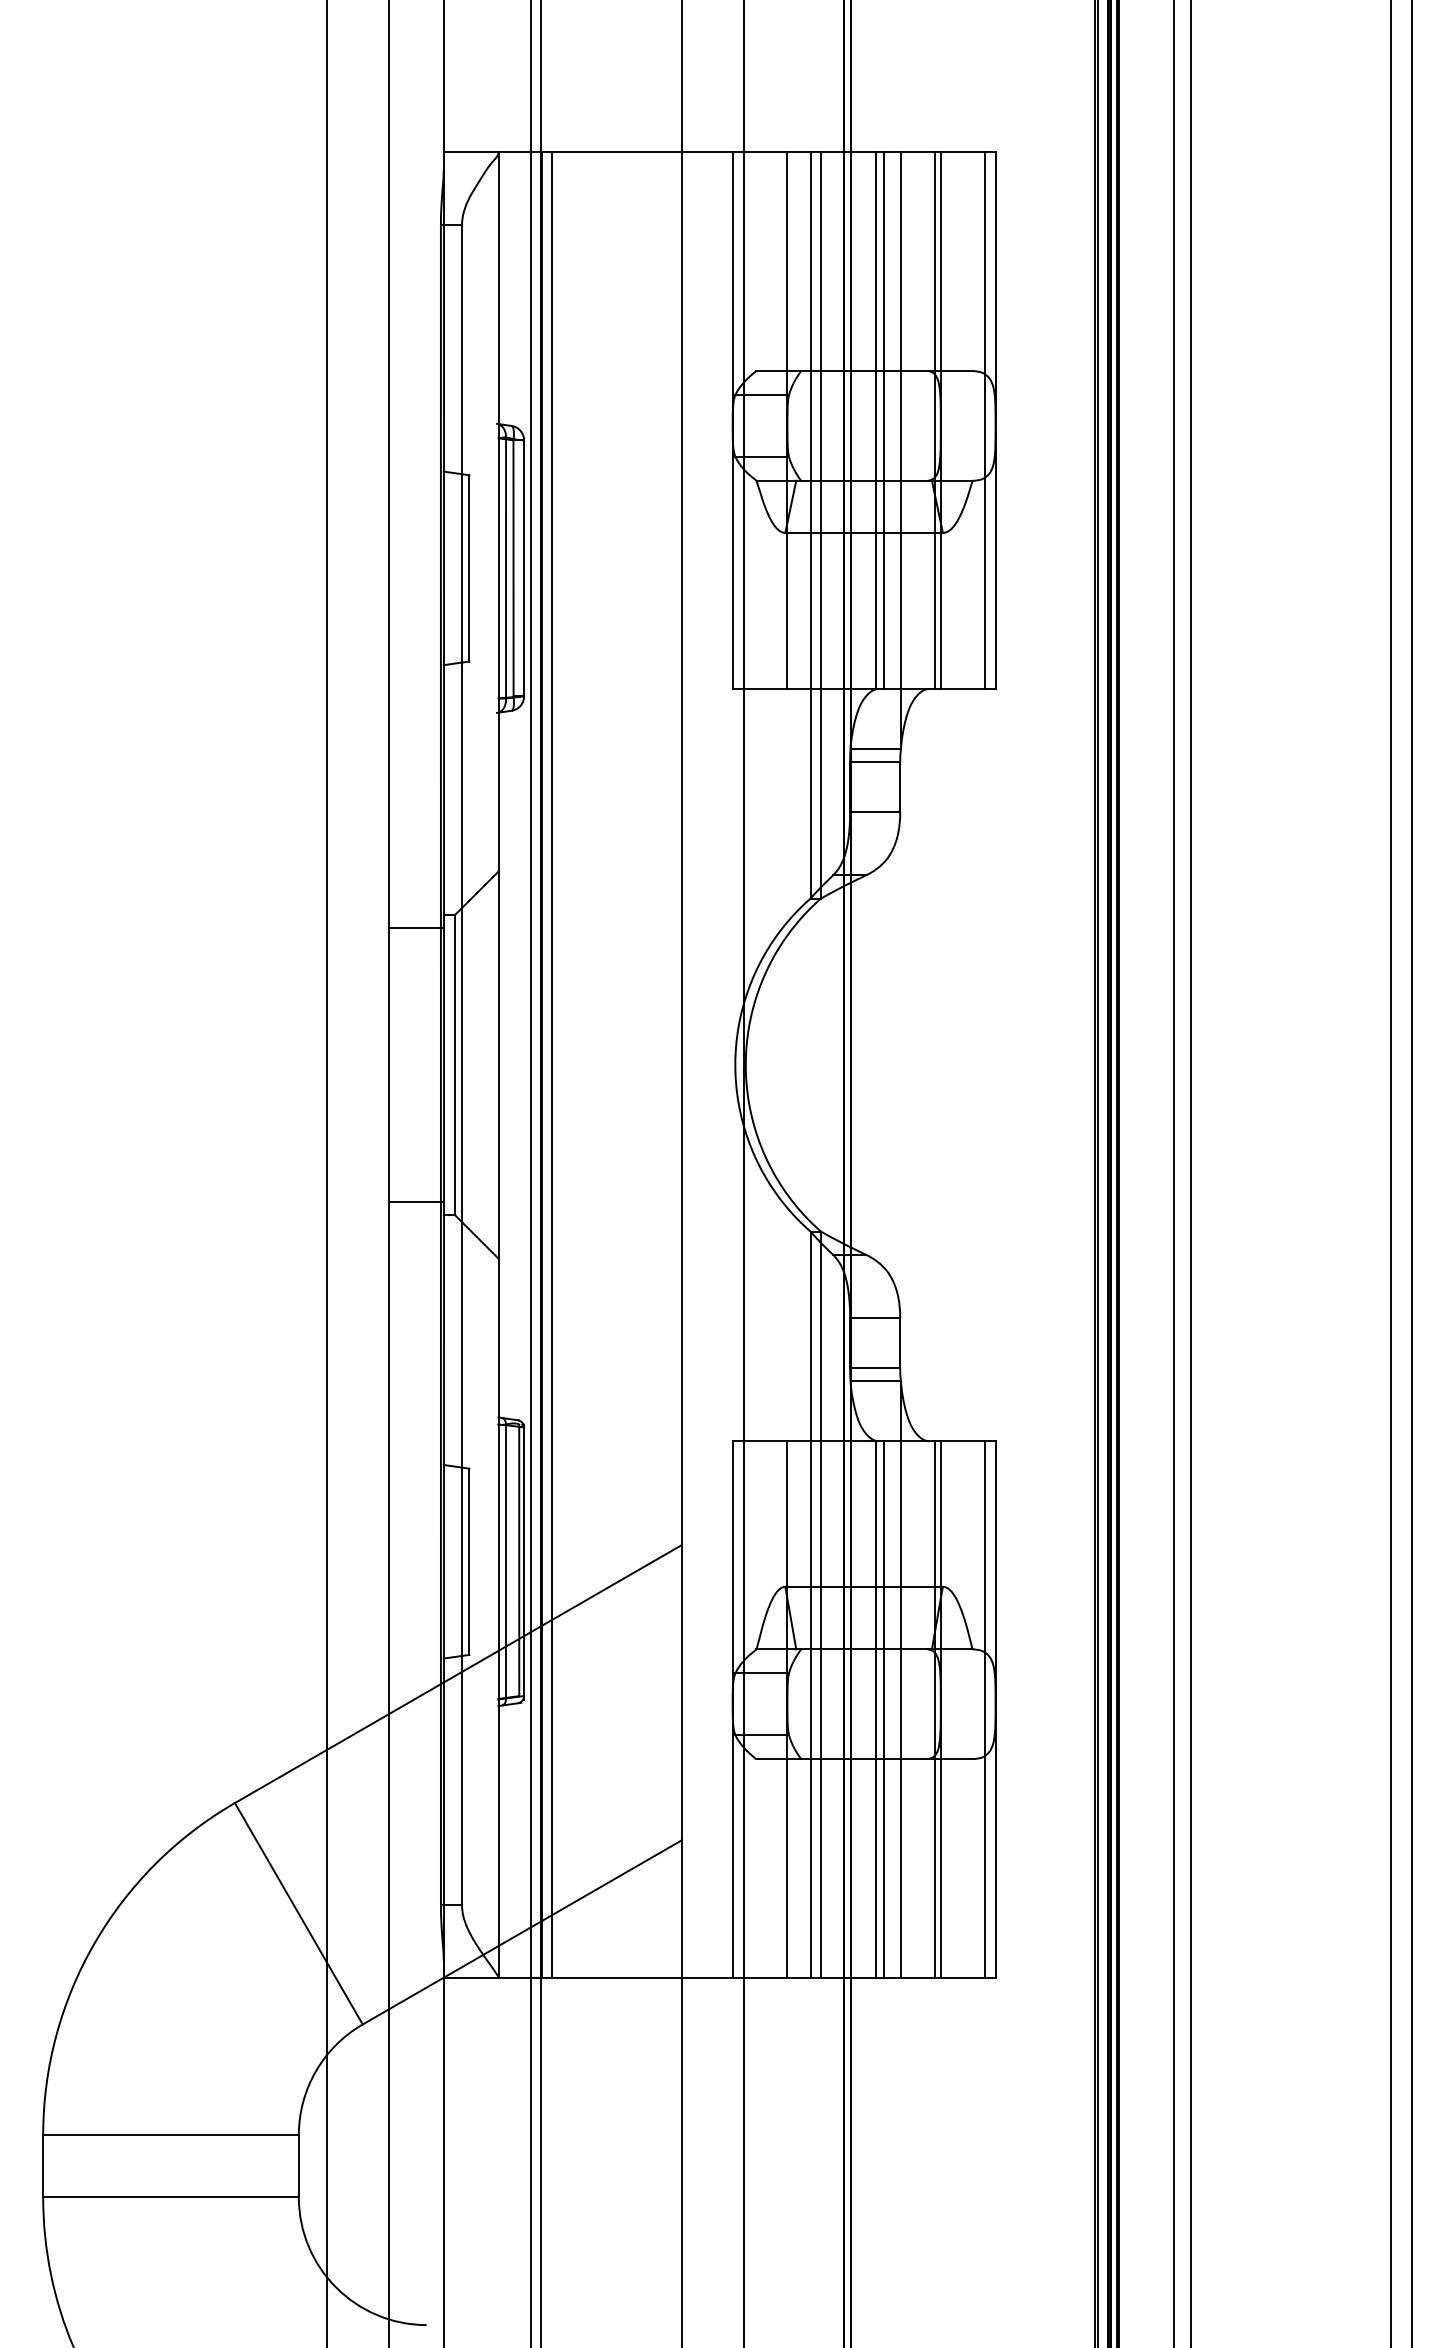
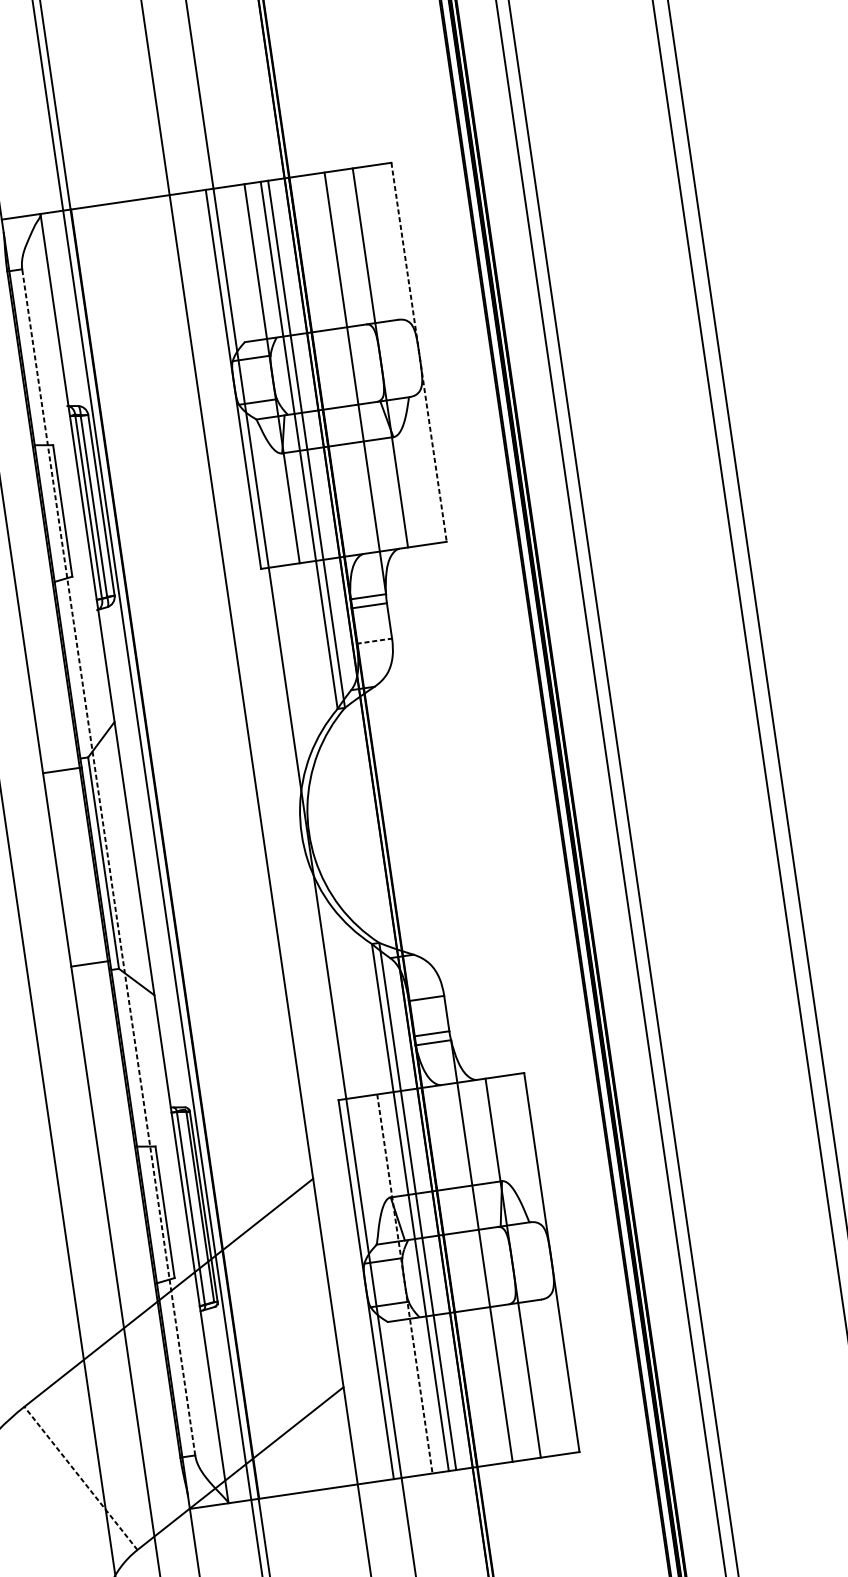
line: (875, 420) -> (334, 364), removed
line: (883, 420) -> (339, 363), removed
line: (934, 420) -> (375, 358), removed
line: (985, 420) -> (411, 353), removed
line: (995, 420) -> (419, 352), solid -> dashed
line: (875, 812) -> (374, 641), solid -> dashed
line: (462, 1064) -> (109, 861), solid -> dashed
line: (552, 1065) -> (172, 853), removed
line: (875, 1709) -> (467, 1274), removed
line: (883, 1709) -> (472, 1273), removed
line: (934, 1709) -> (508, 1268), removed
line: (985, 1709) -> (544, 1263), removed
line: (787, 1710) -> (405, 1284), solid -> dashed
line: (298, 1913) -> (80, 1478), solid -> dashed

